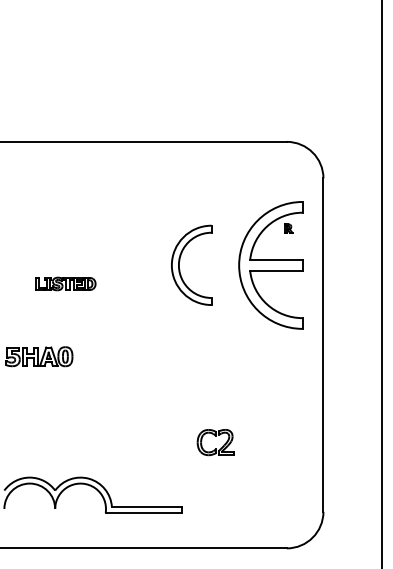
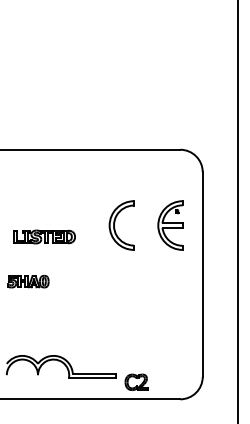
part: (270, 265) -> (170, 225), size x0.62
part: (65, 283) -> (44, 236), size x1.67
part: (215, 441) -> (136, 381), moved

